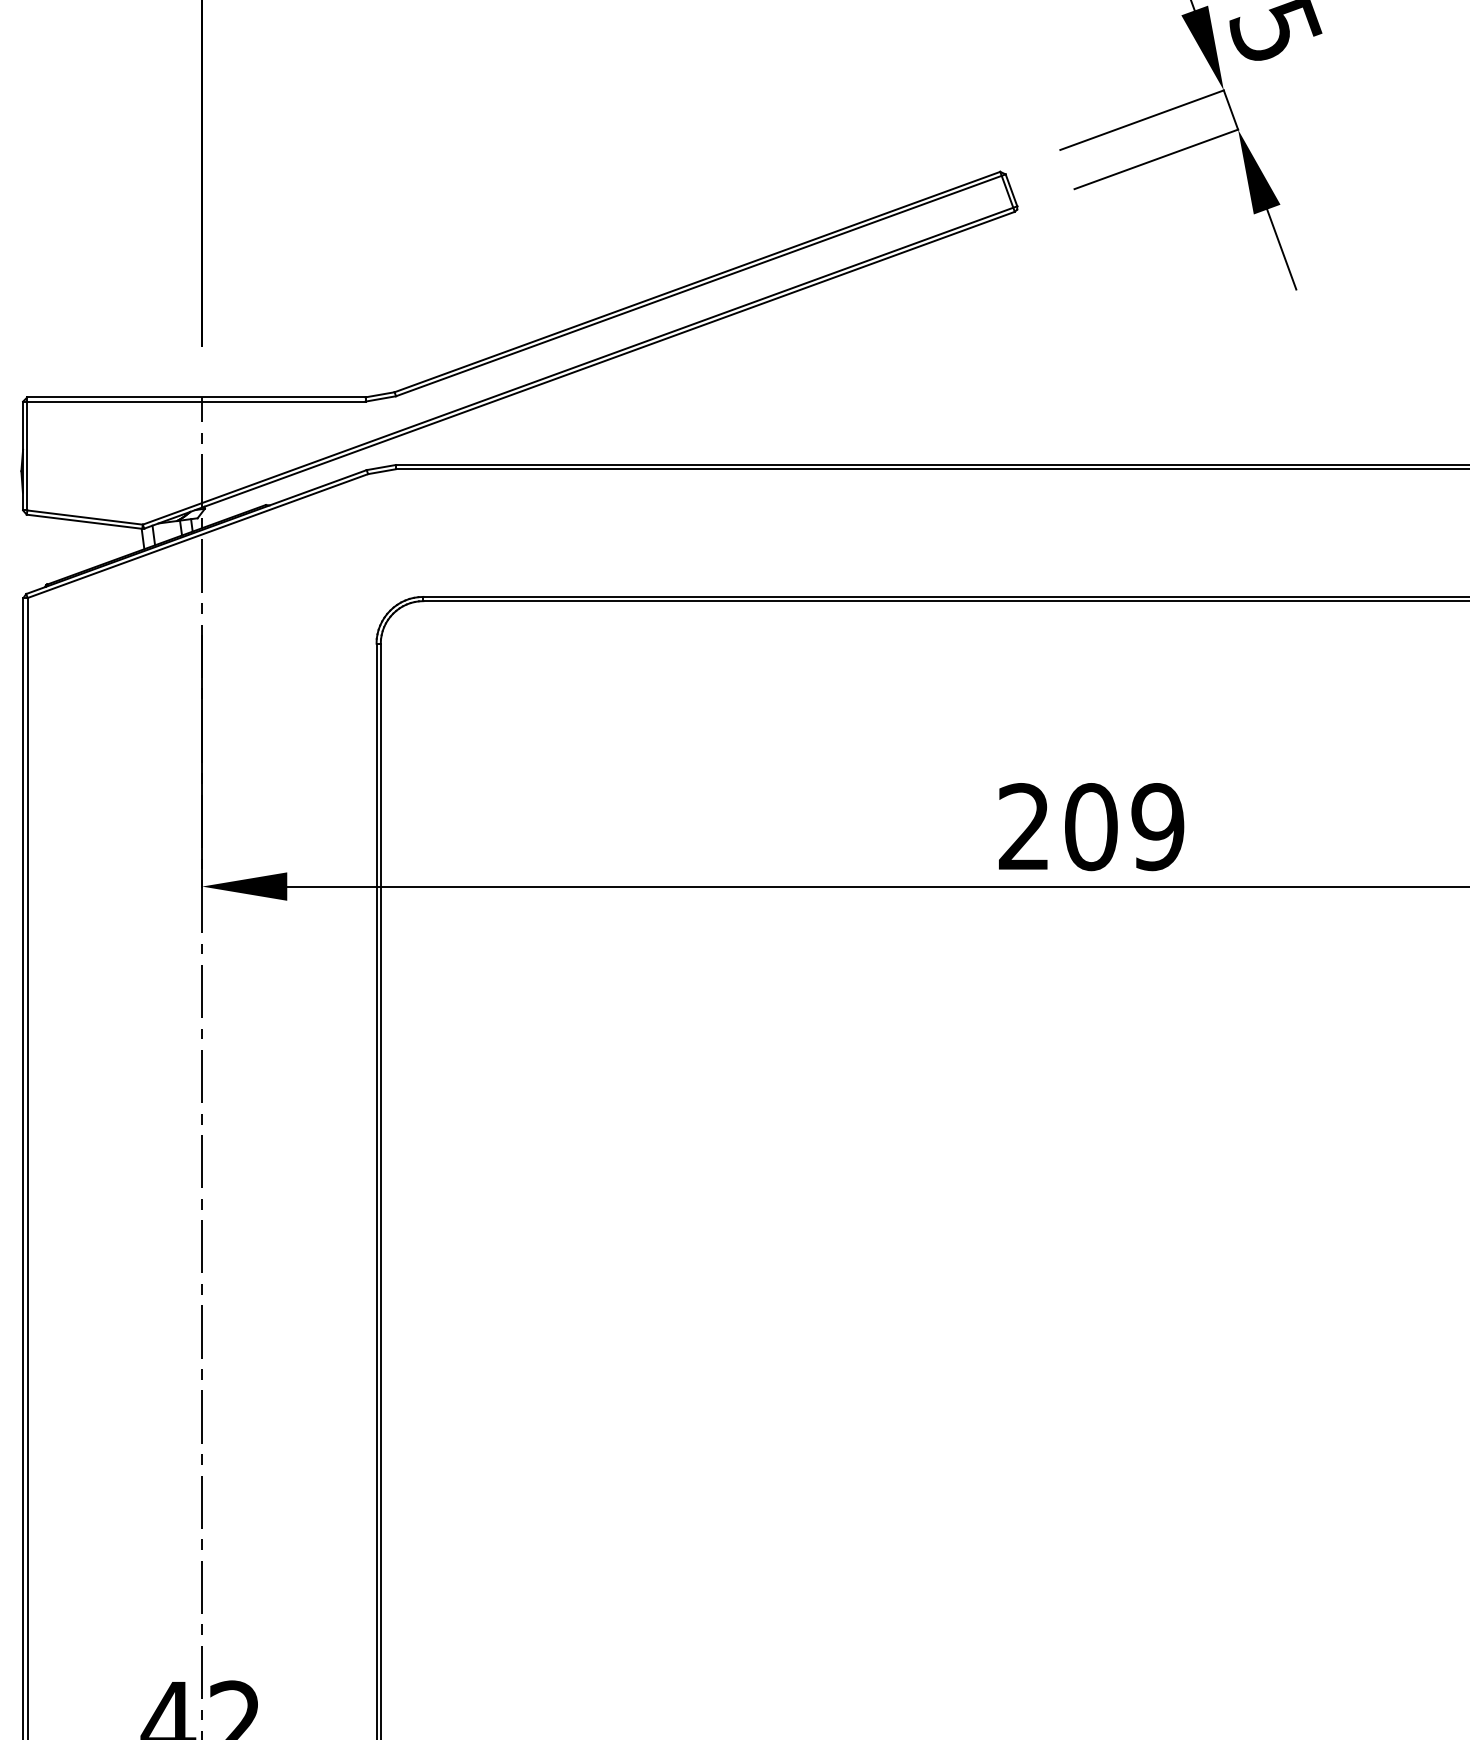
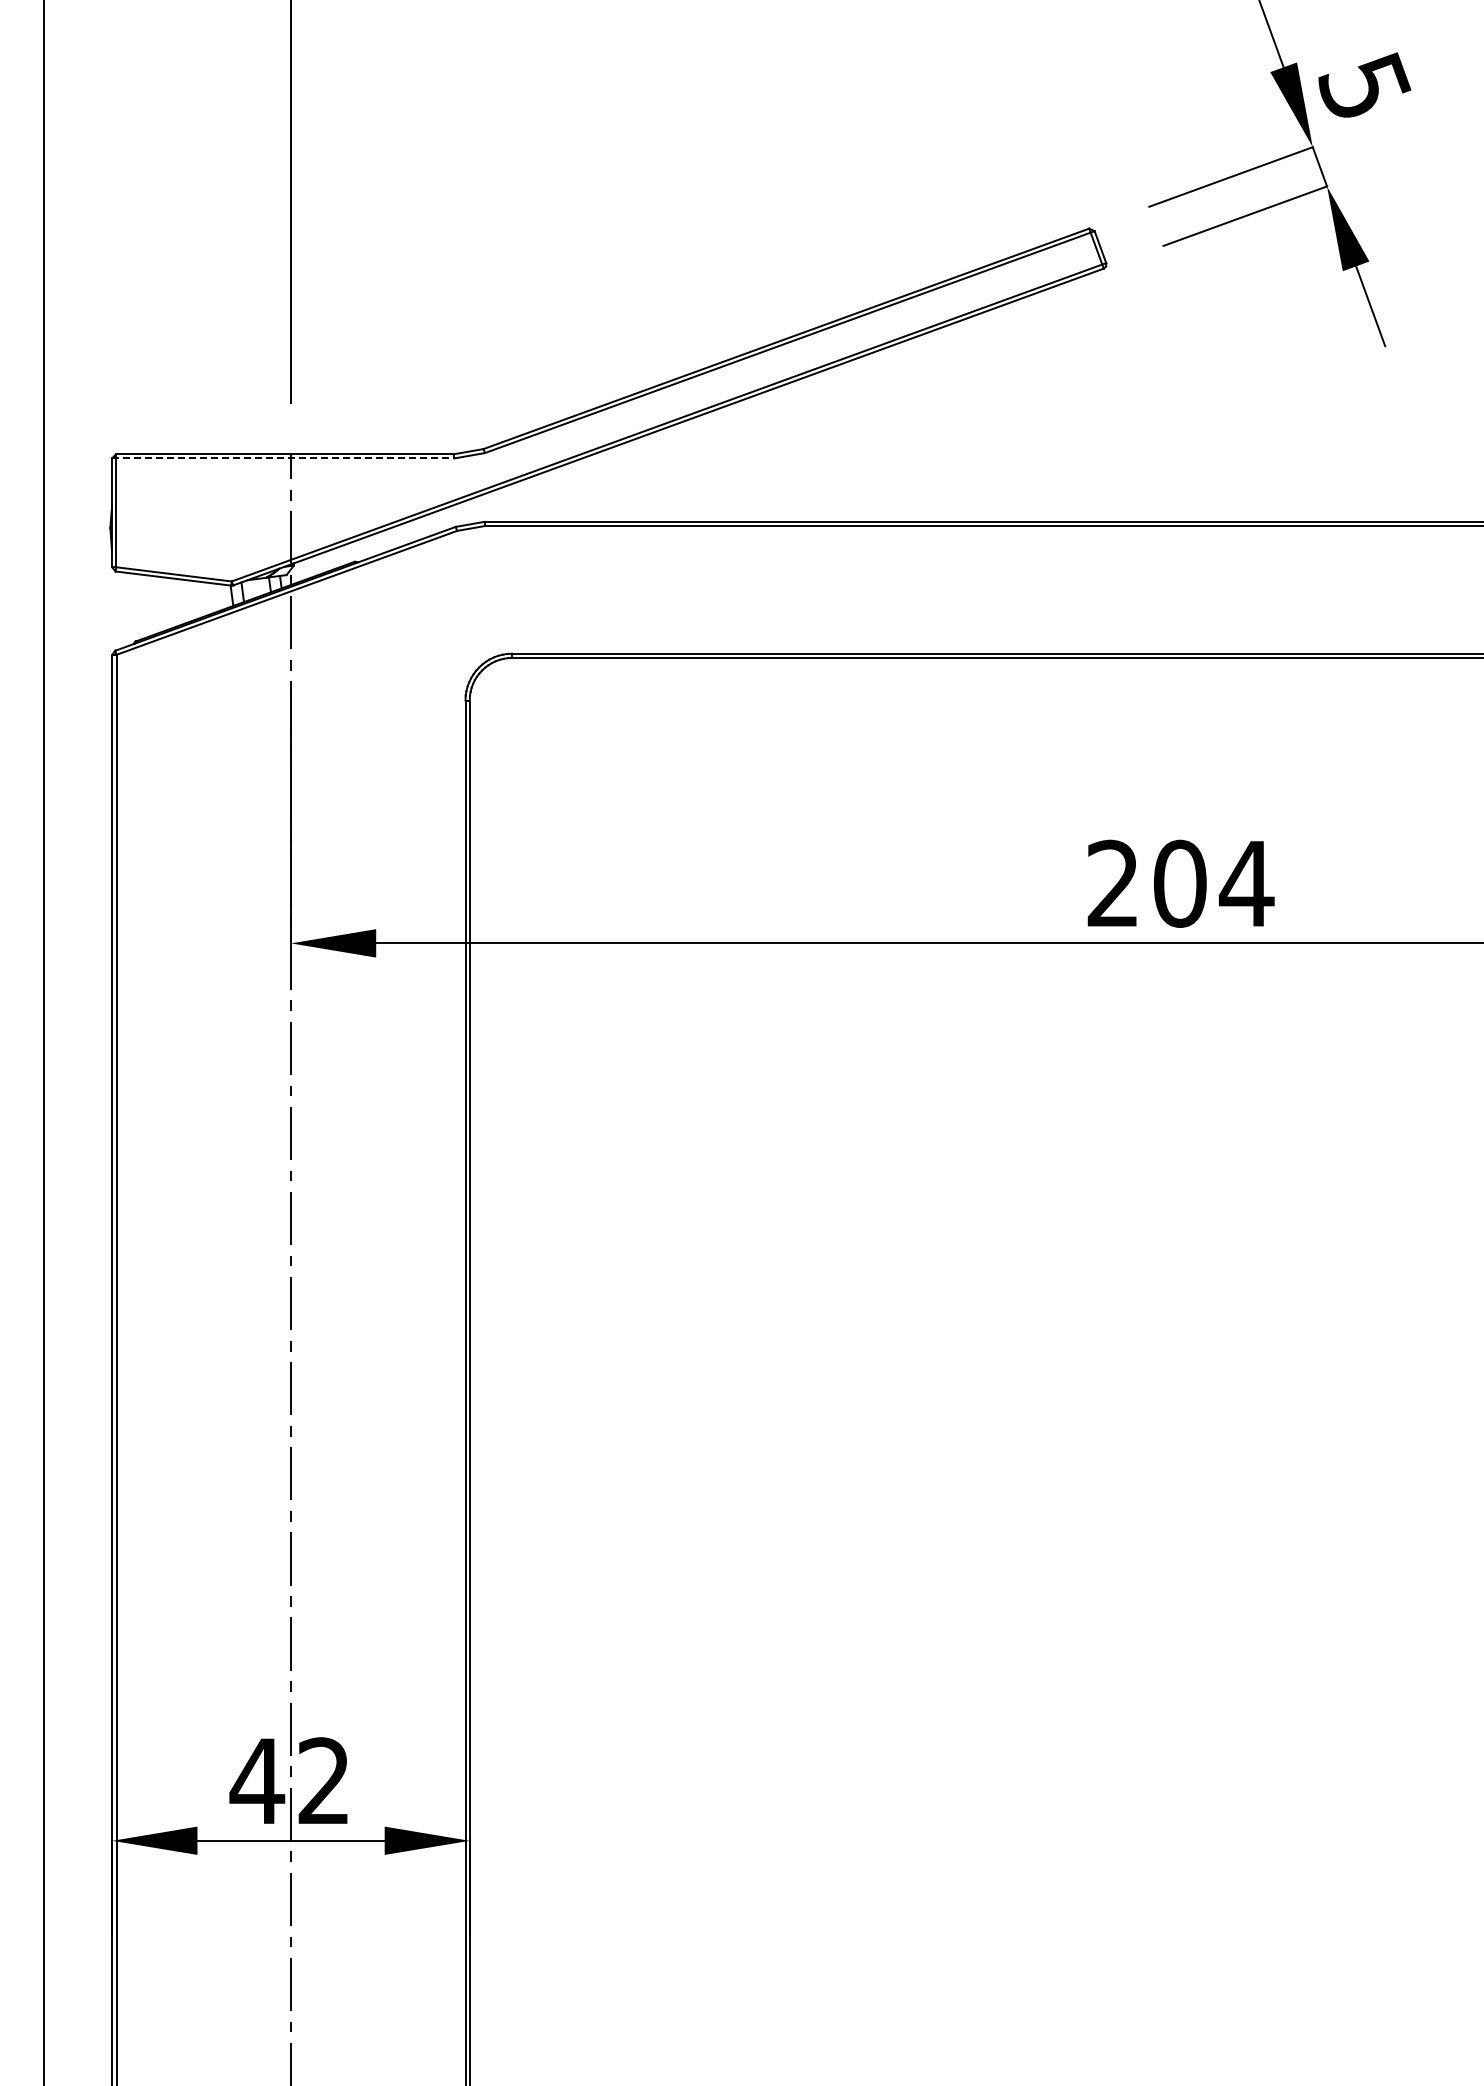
line: (194, 401) -> (283, 458), solid -> dashed
text: (1157, 826) -> (1246, 883), 209 -> 204

